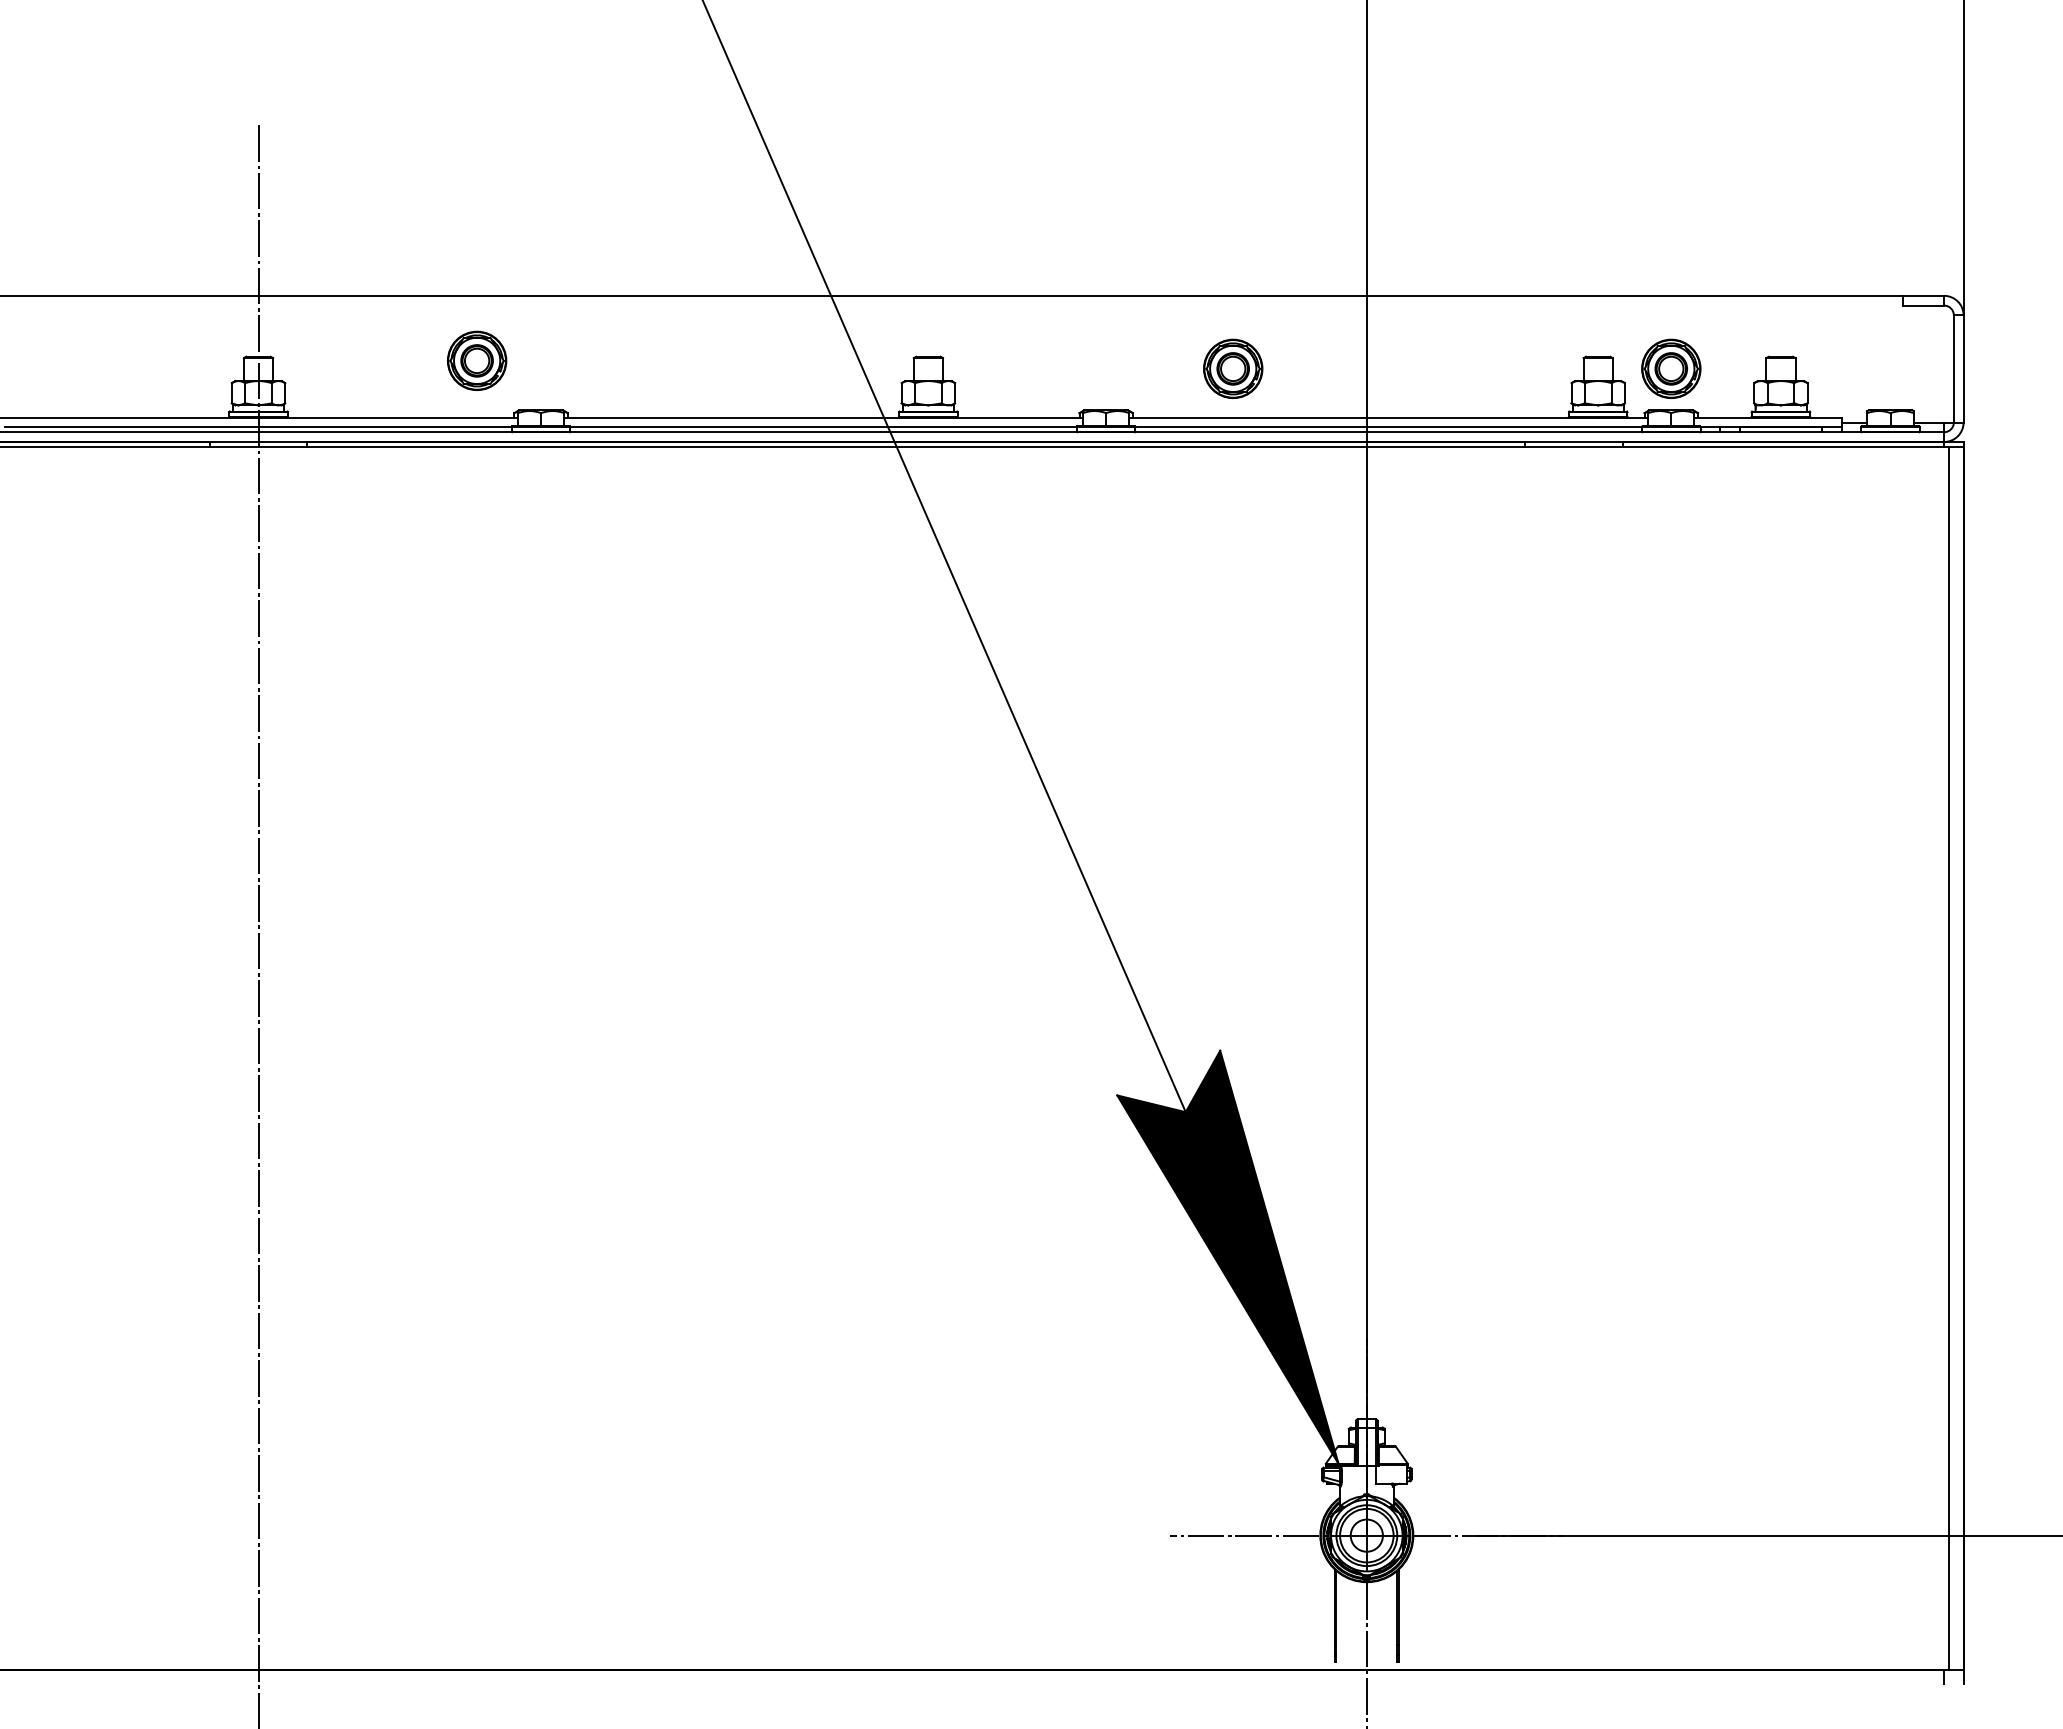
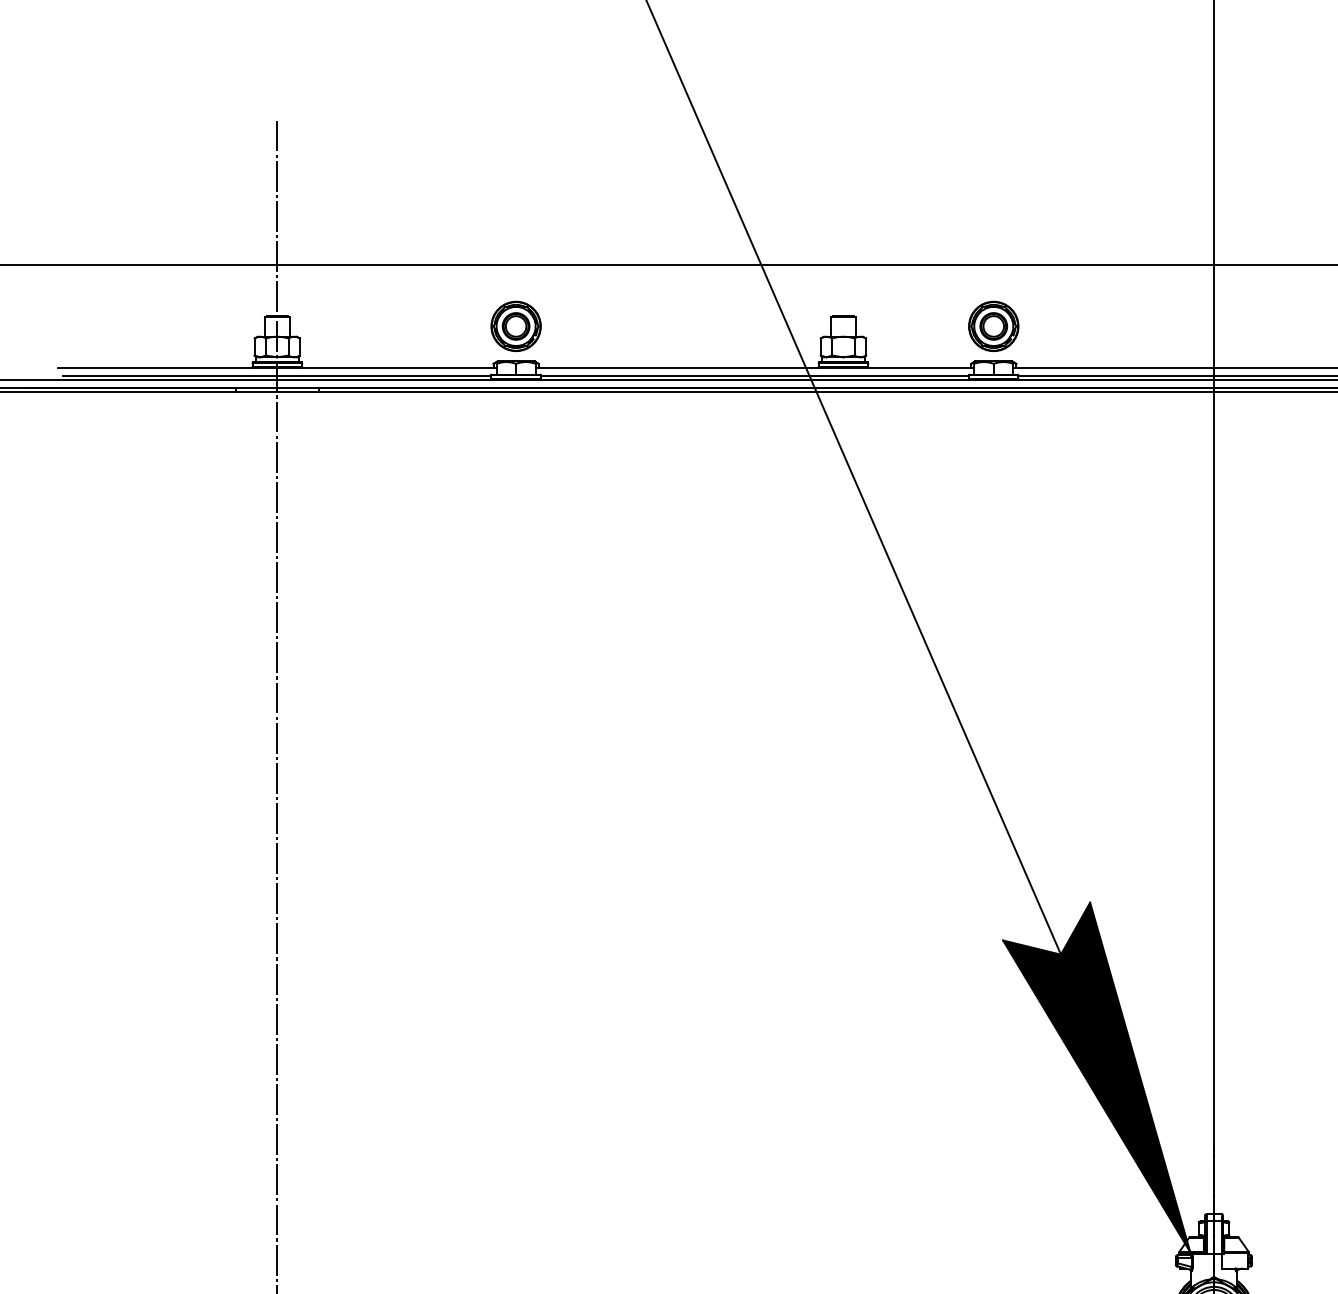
part: (477, 360) -> (516, 326), moved
part: (1233, 368) -> (994, 326), moved

